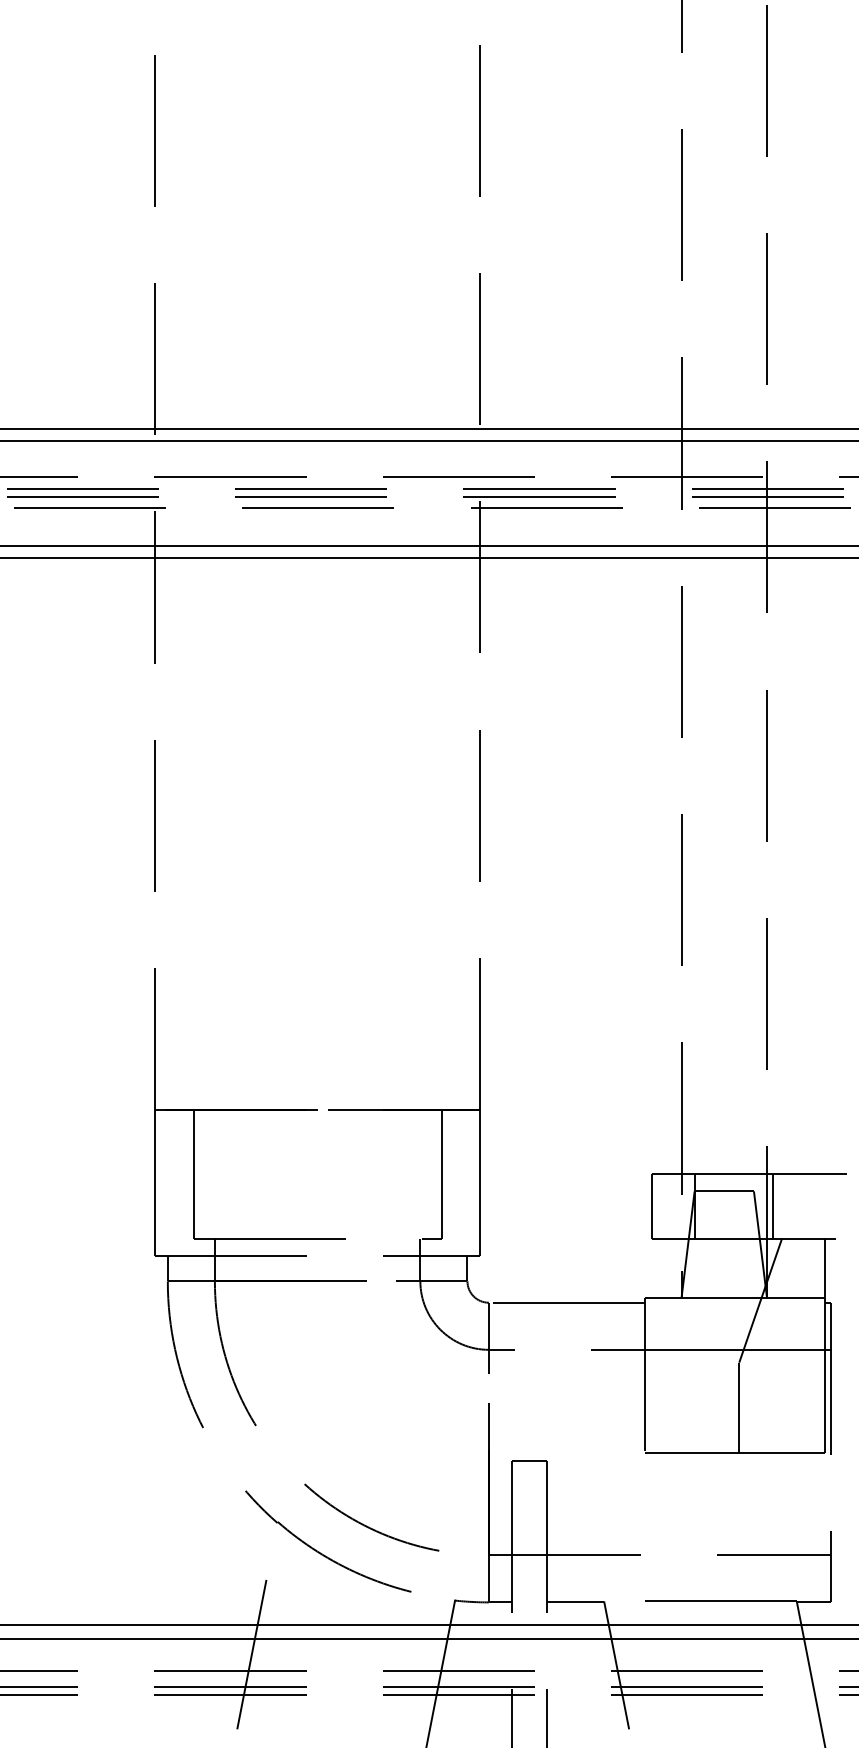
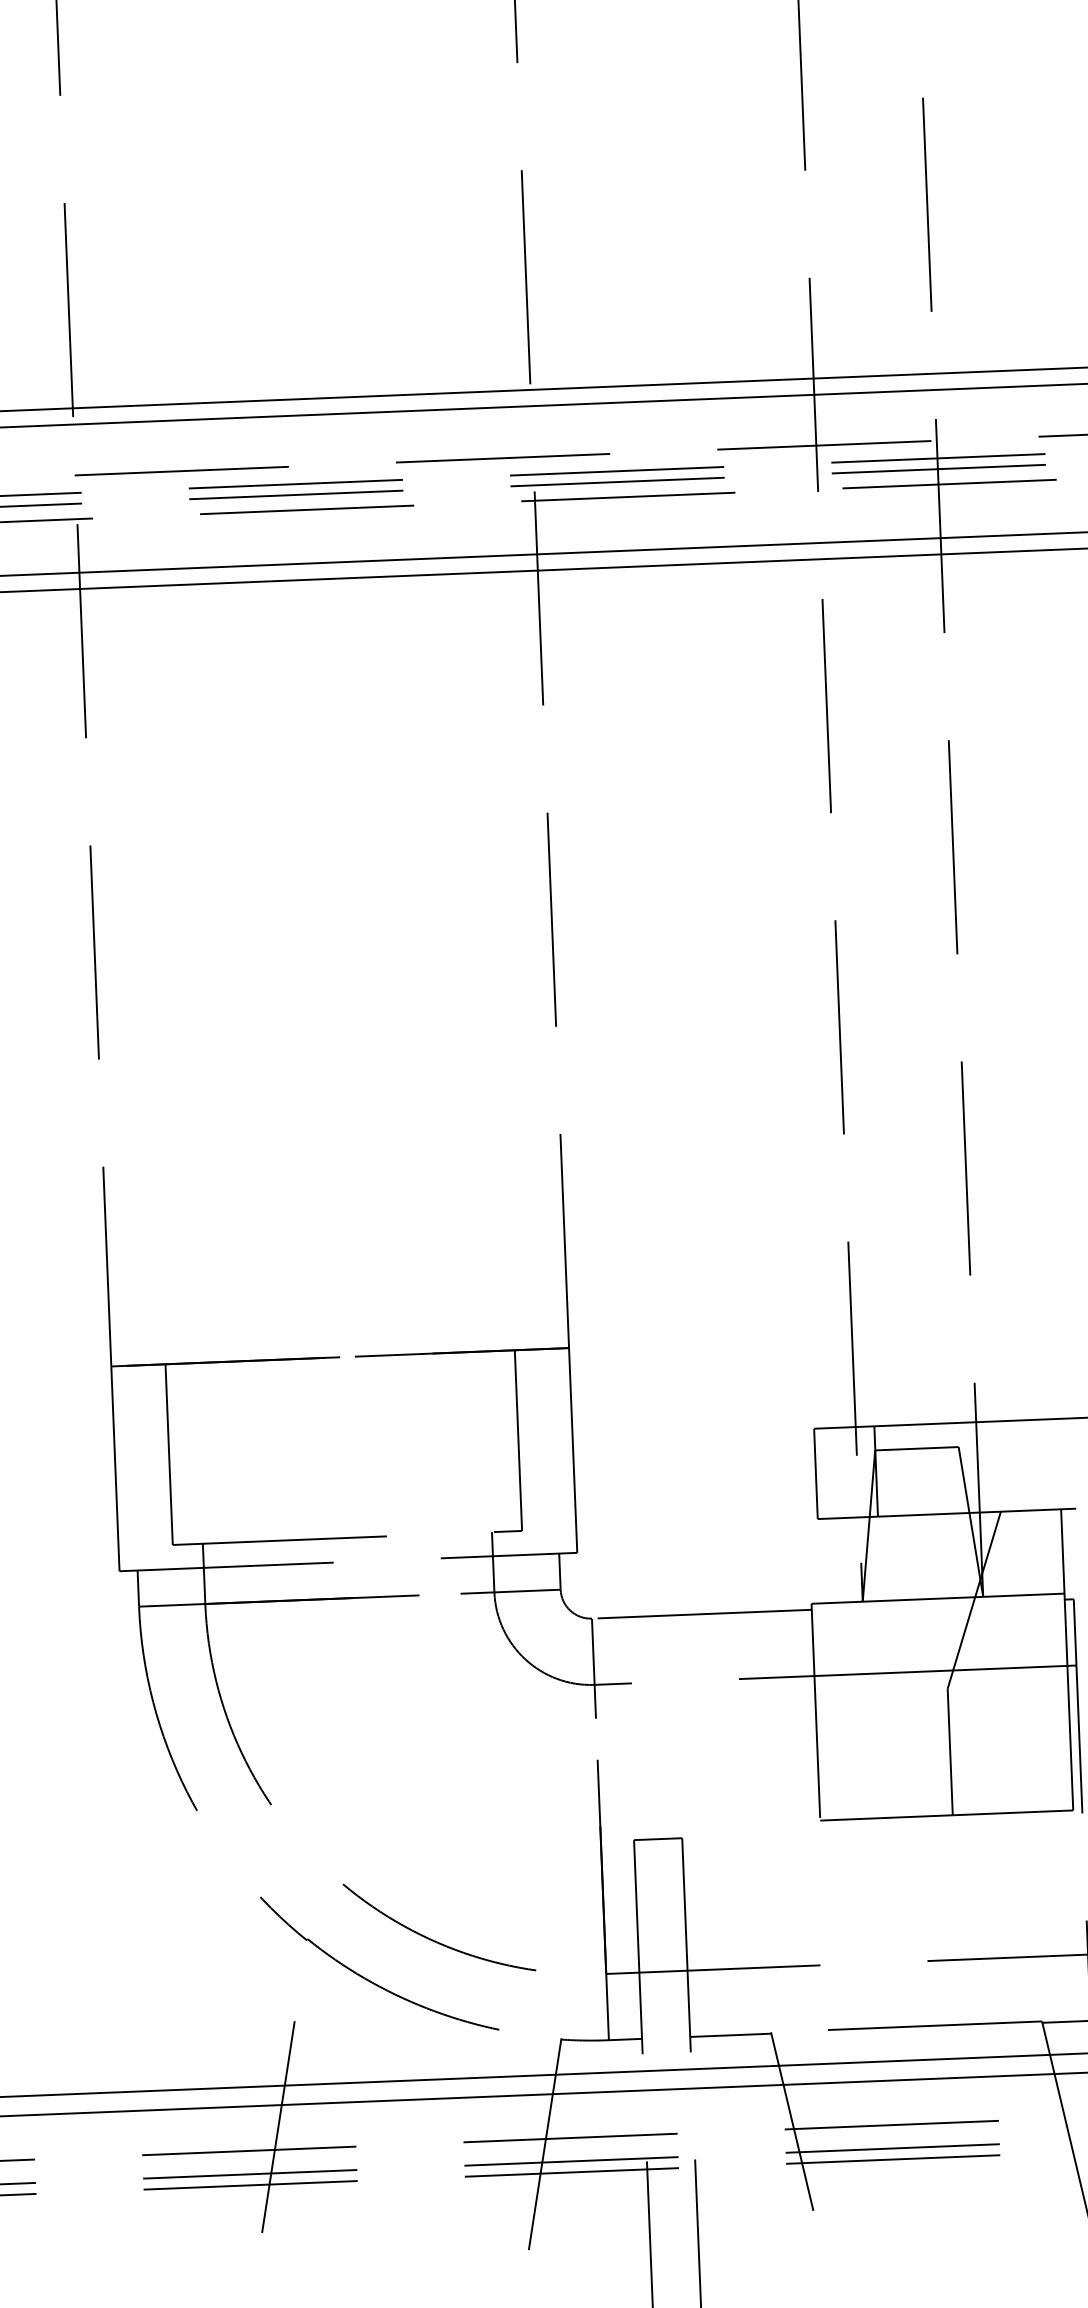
line: (772, 1206) -> (985, 1467), removed

